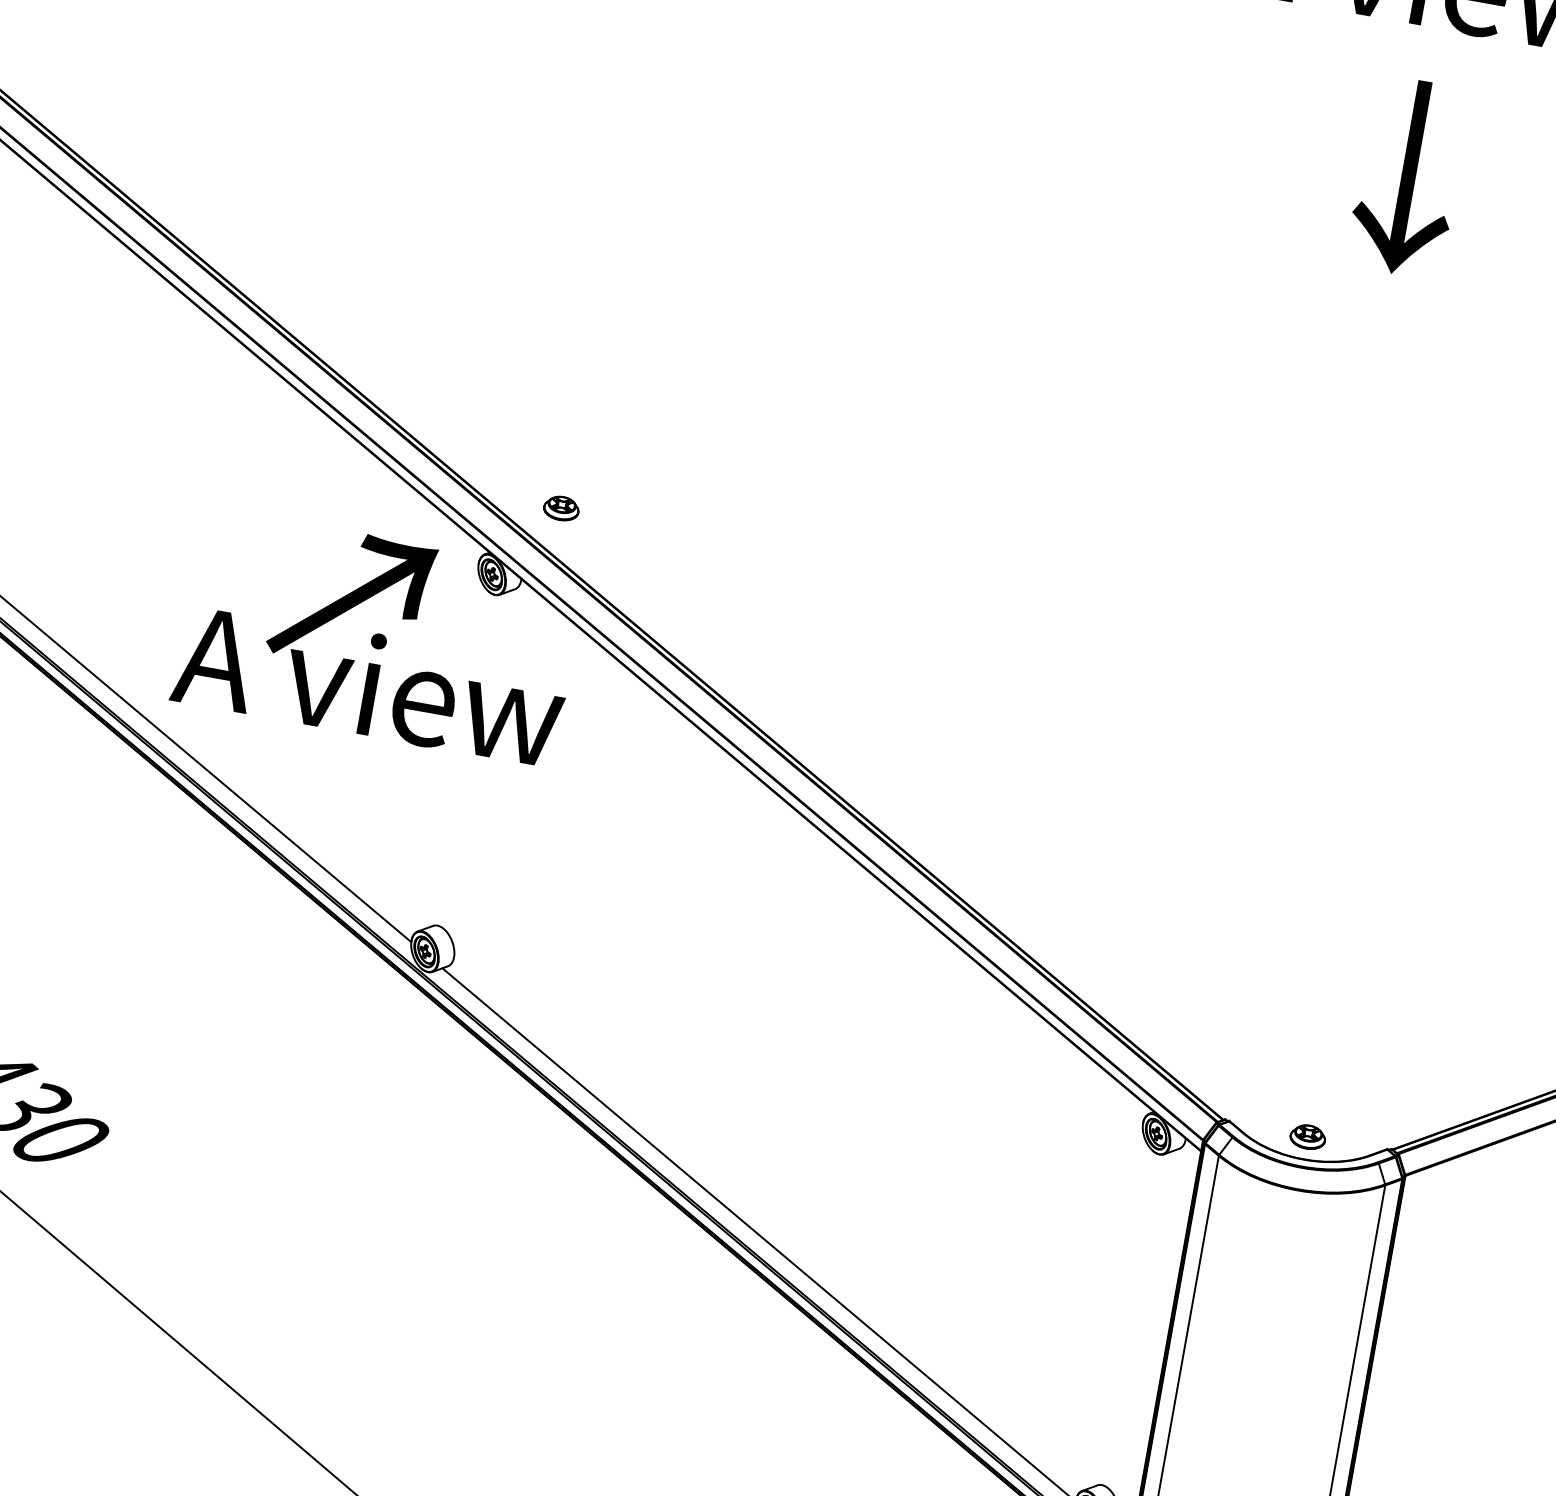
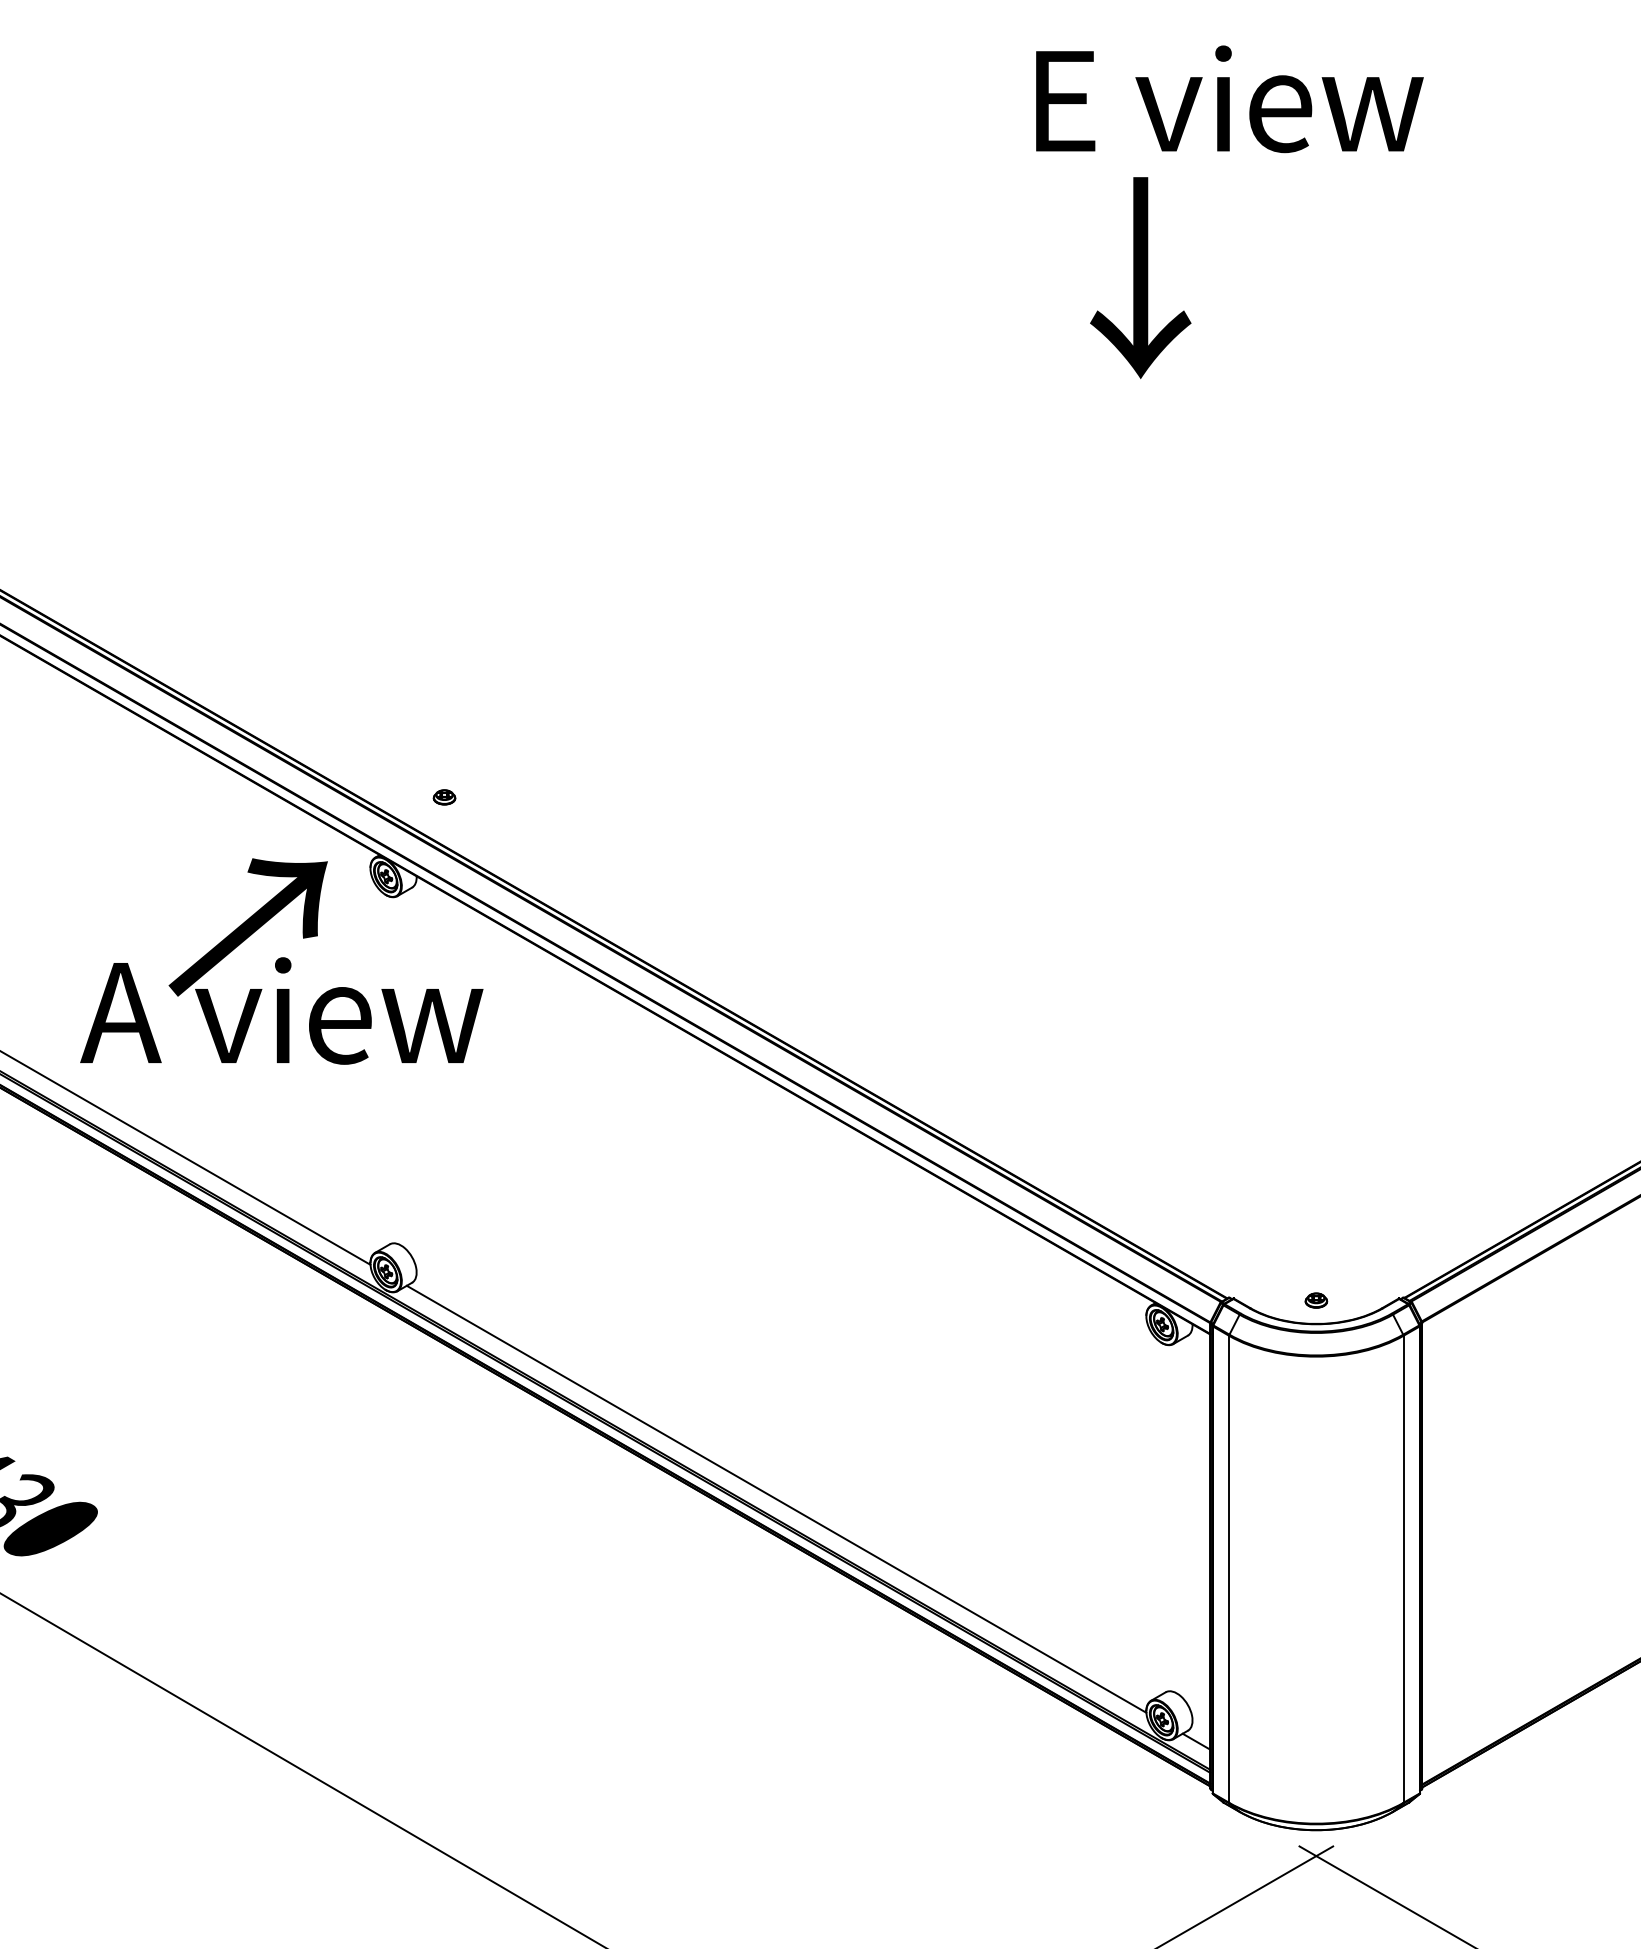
text: (1408, 176) -> (1140, 277), moved
part: (561, 508) -> (444, 797), size x0.6
part: (1308, 1137) -> (1316, 1300), size x0.6

